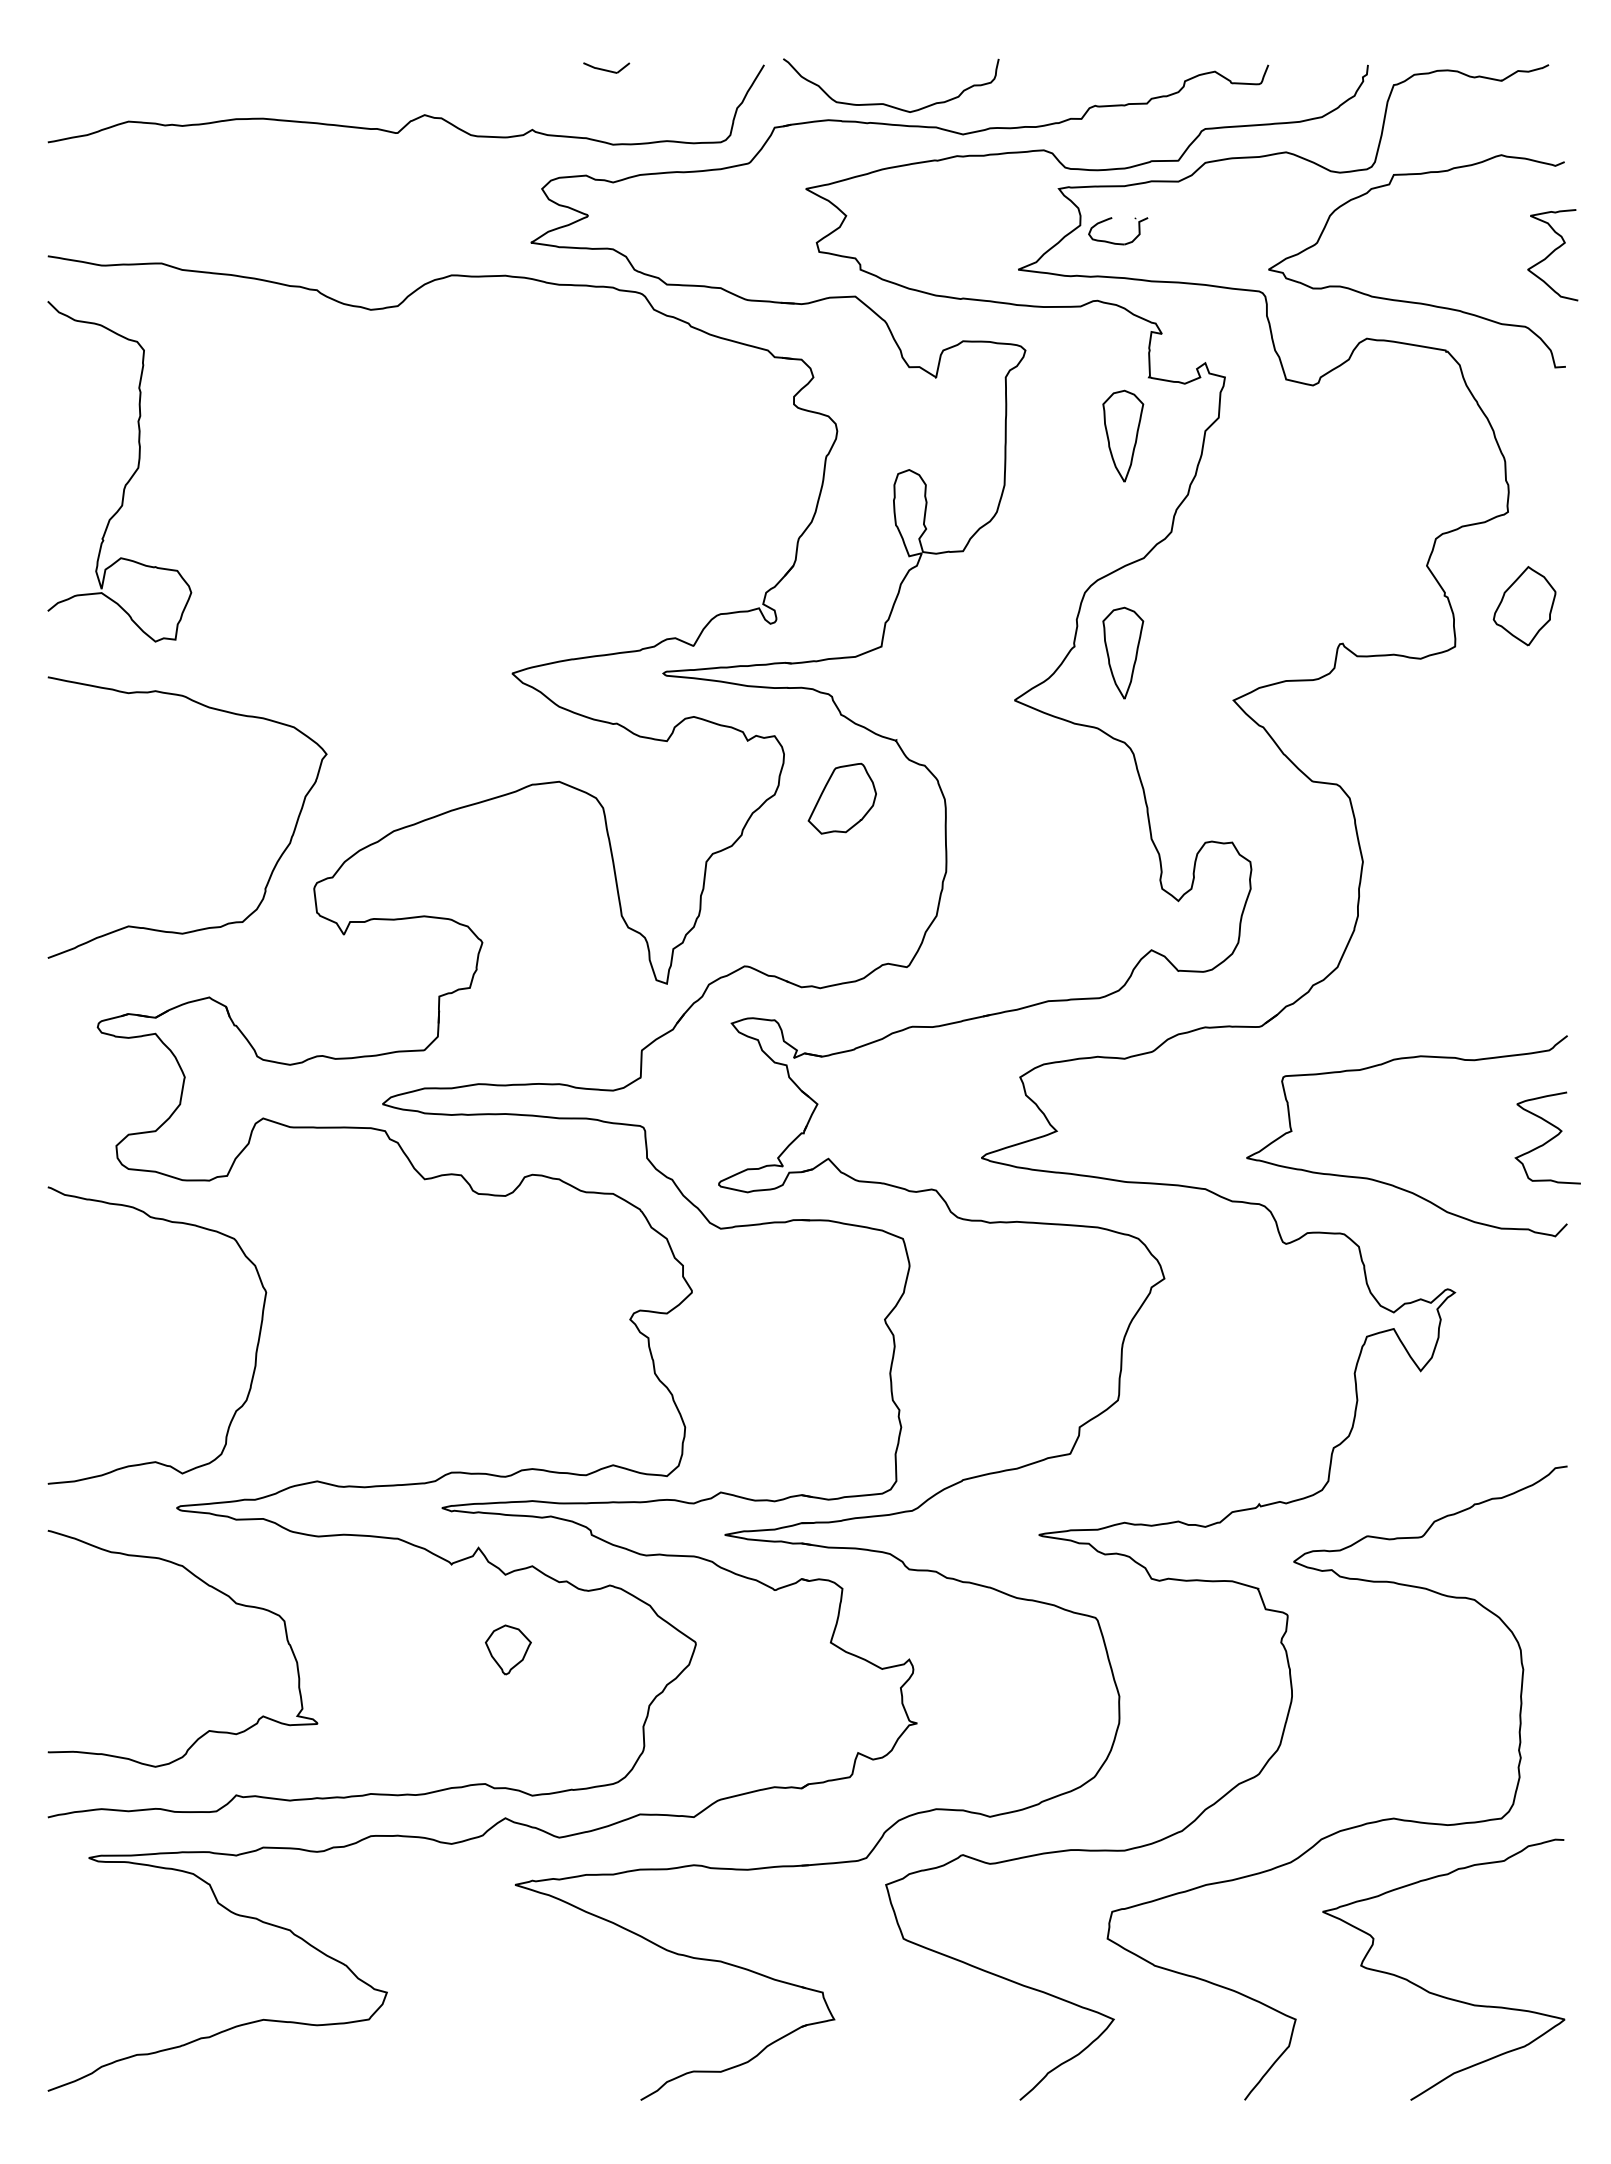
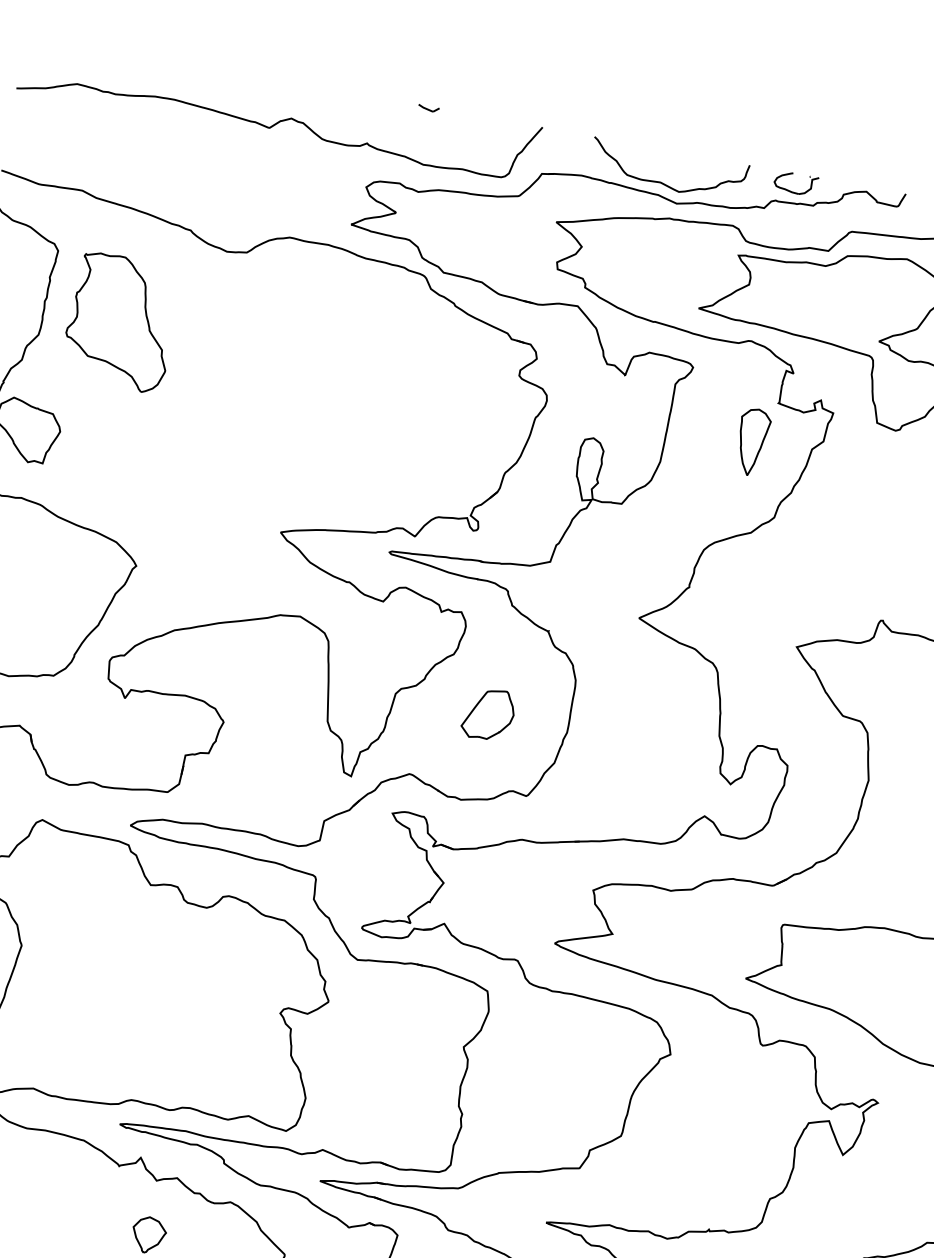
part: (606, 67) -> (428, 108), size x0.62
curve: (885, 103) -> (662, 182), moved
part: (1115, 242) -> (792, 191), moved
part: (246, 430) -> (121, 322), added
part: (1123, 652) -> (723, 598), removed
part: (841, 798) -> (488, 714), moved

